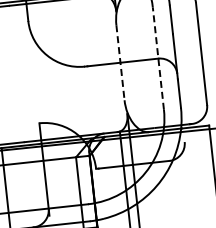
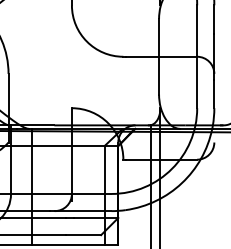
line: (158, 58) -> (197, 56), dashed -> solid
line: (120, 62) -> (159, 56), dashed -> solid

